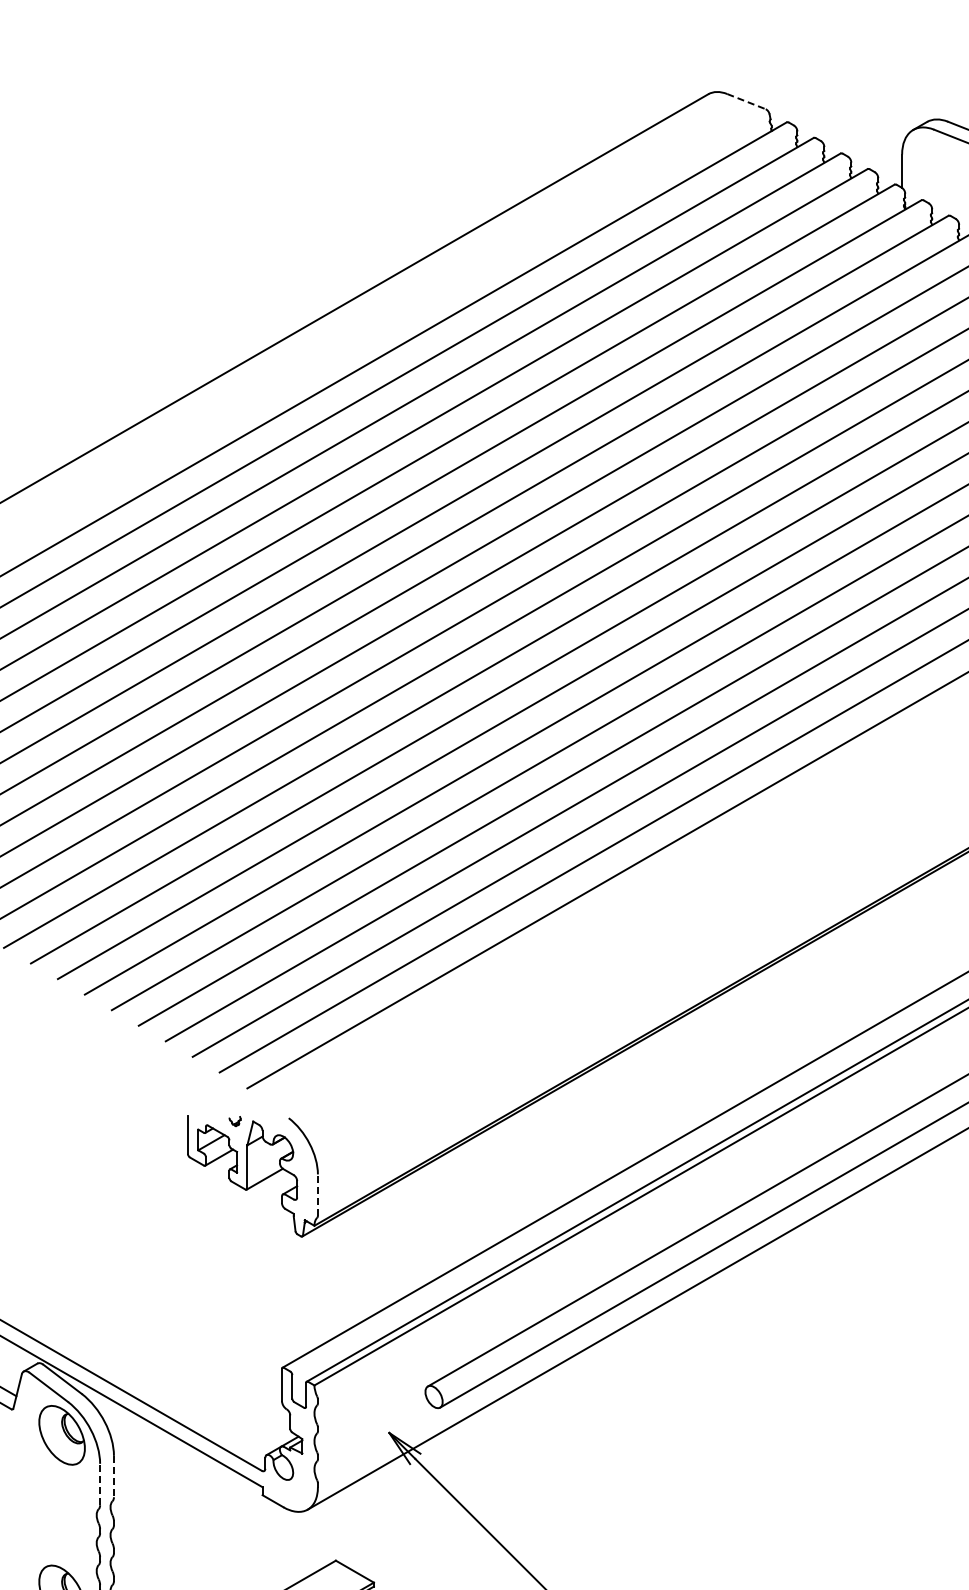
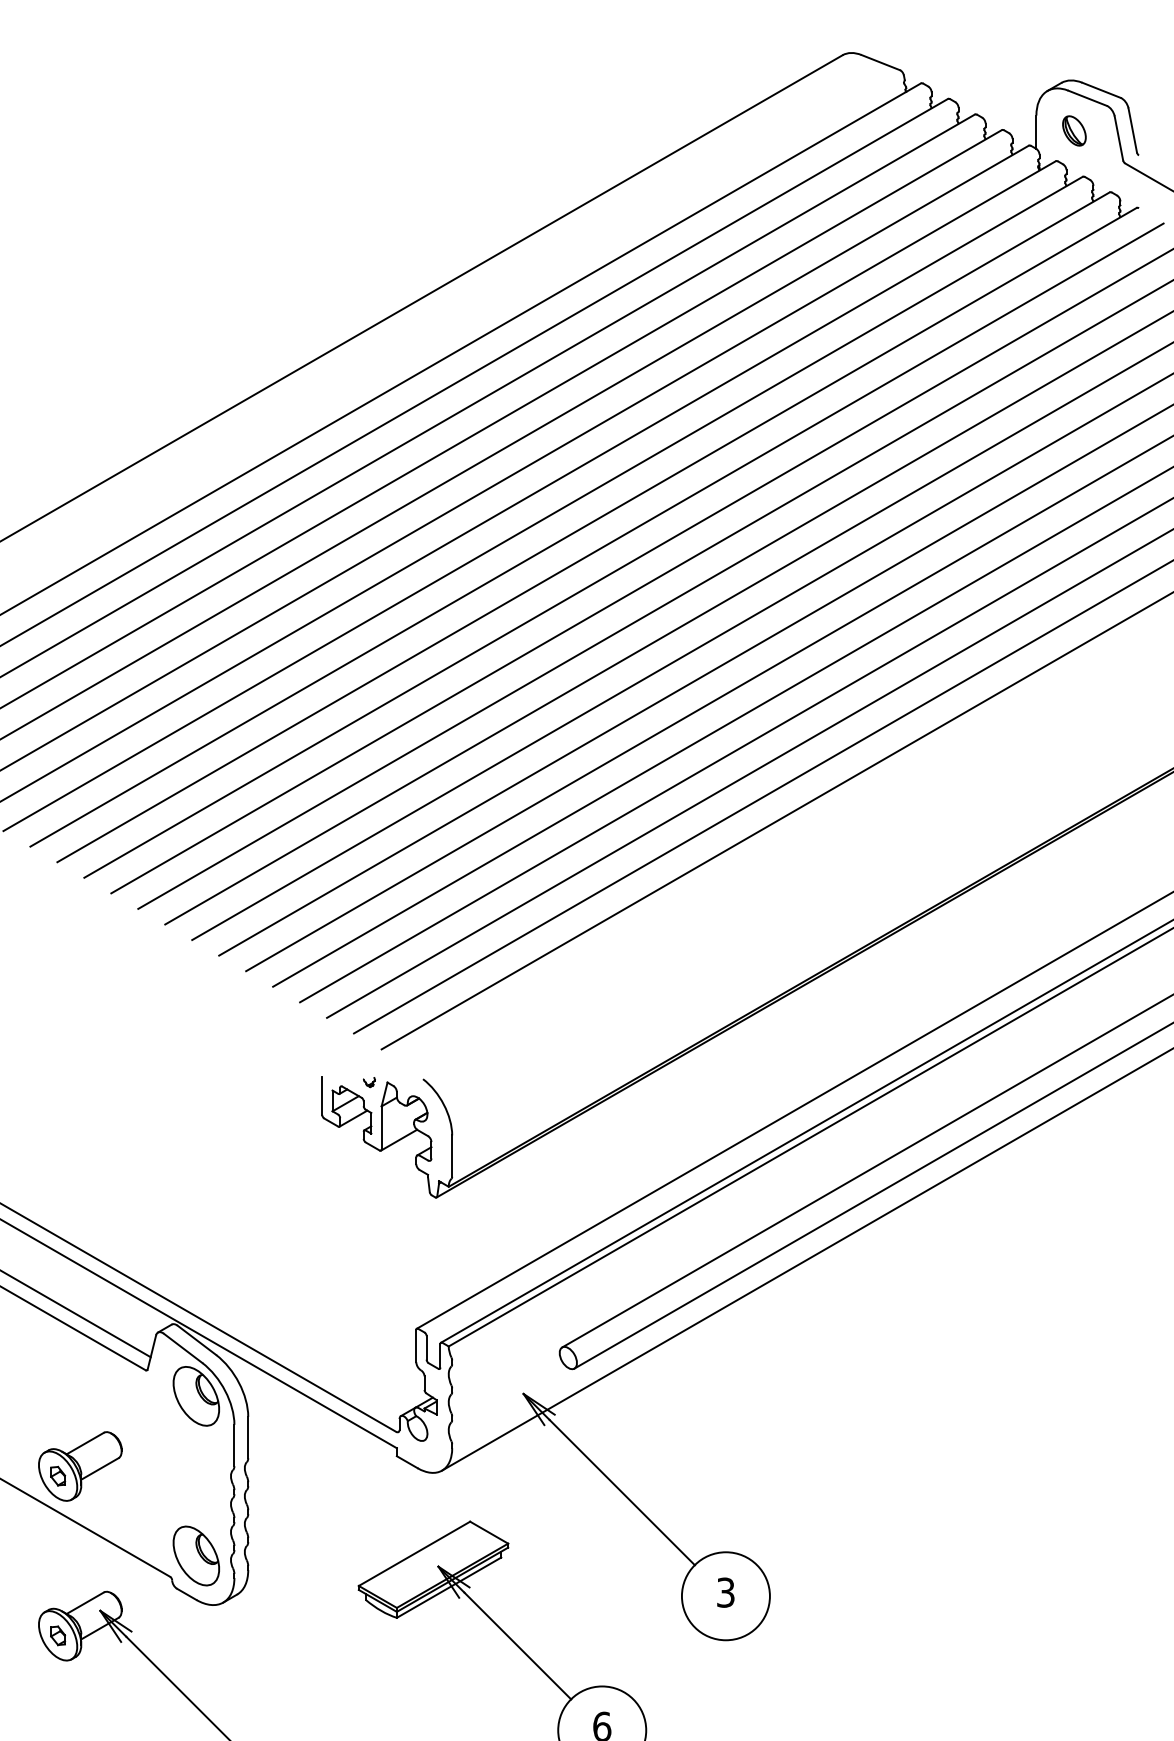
line: (746, 101) -> (880, 62), dashed -> solid
part: (940, 169) -> (1074, 130), added
line: (318, 1195) -> (452, 1156), dashed -> solid
line: (114, 1476) -> (248, 1437), dashed -> solid
line: (100, 1484) -> (234, 1445), dashed -> solid

